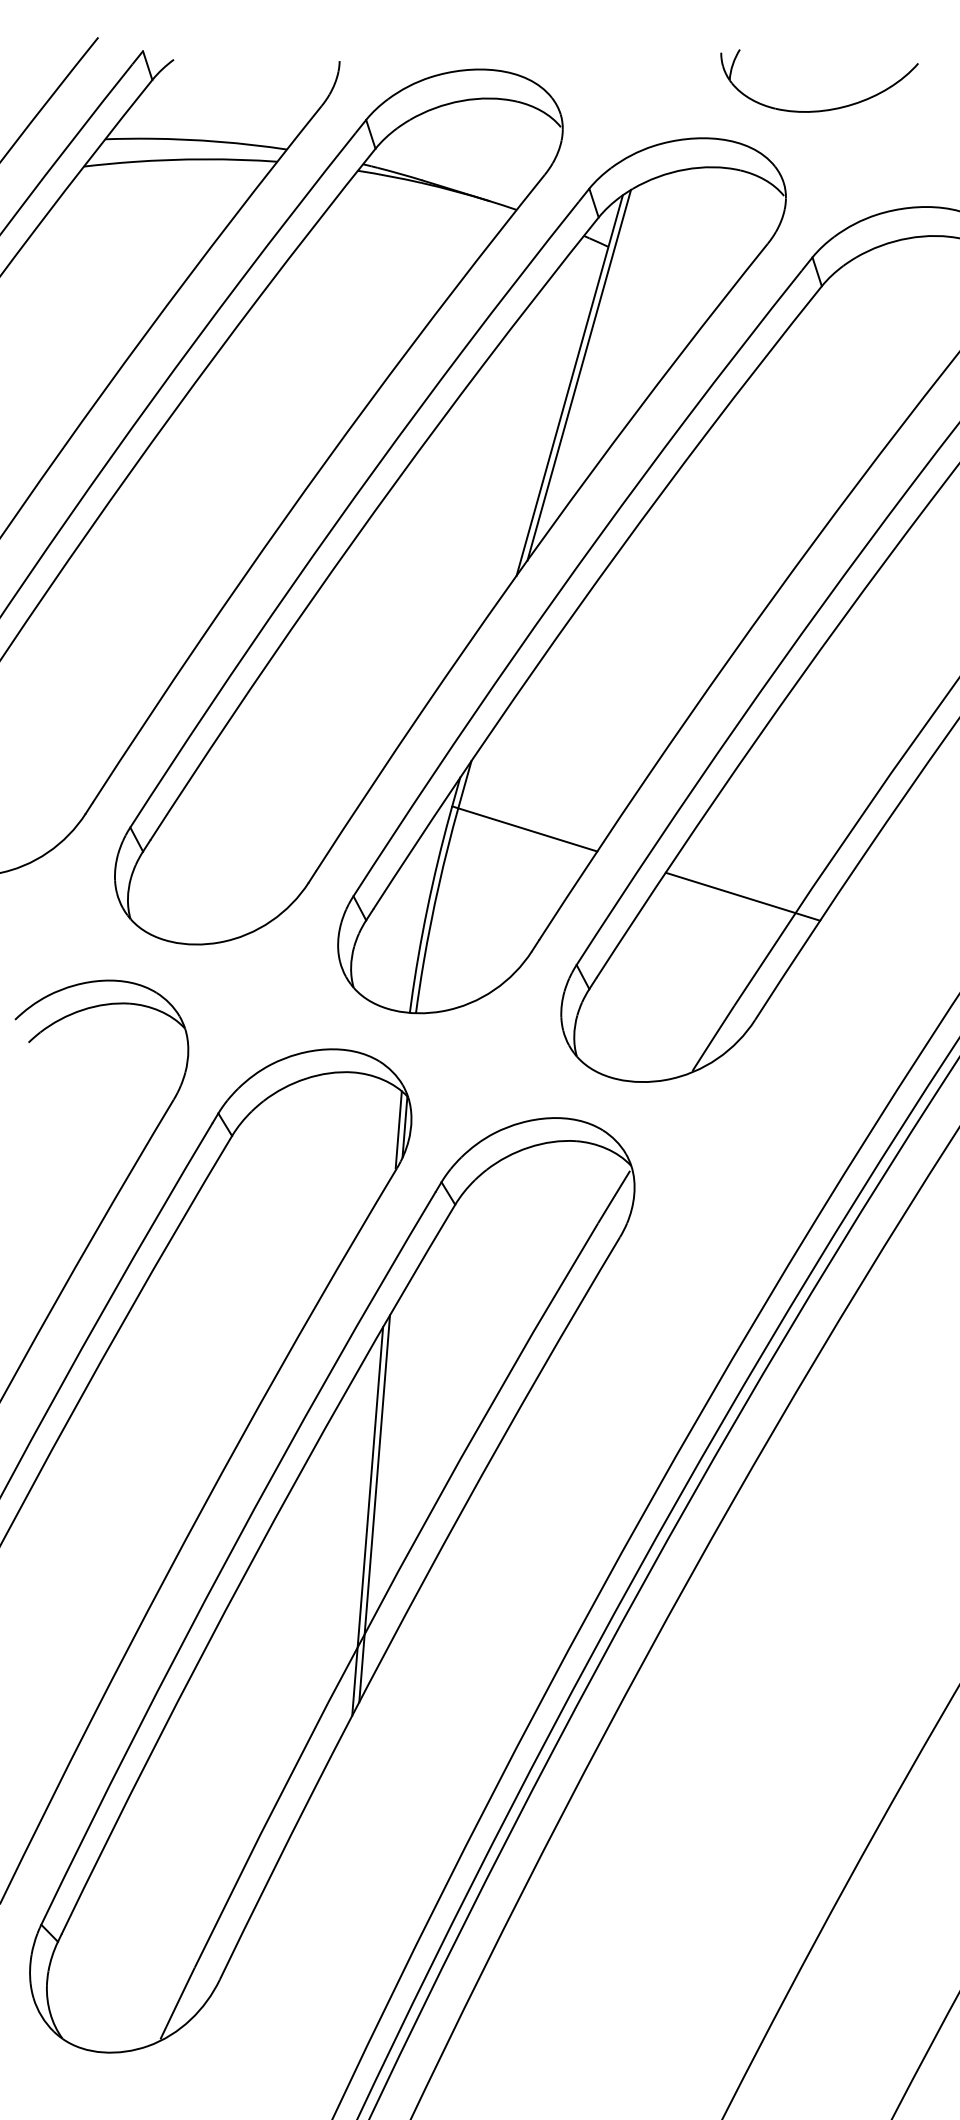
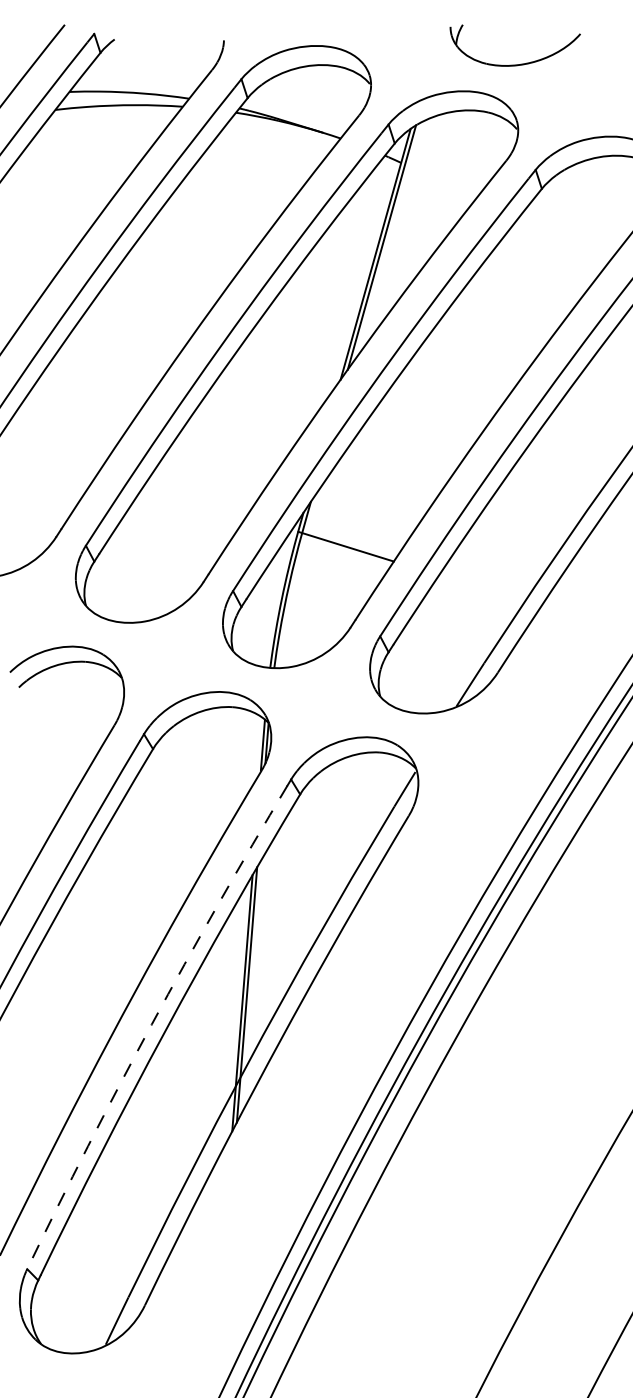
part: (827, 108) -> (520, 63), moved
line: (742, 896) -> (489, 591), removed
arc: (229, 1553) -> (151, 1024), solid -> dashed

